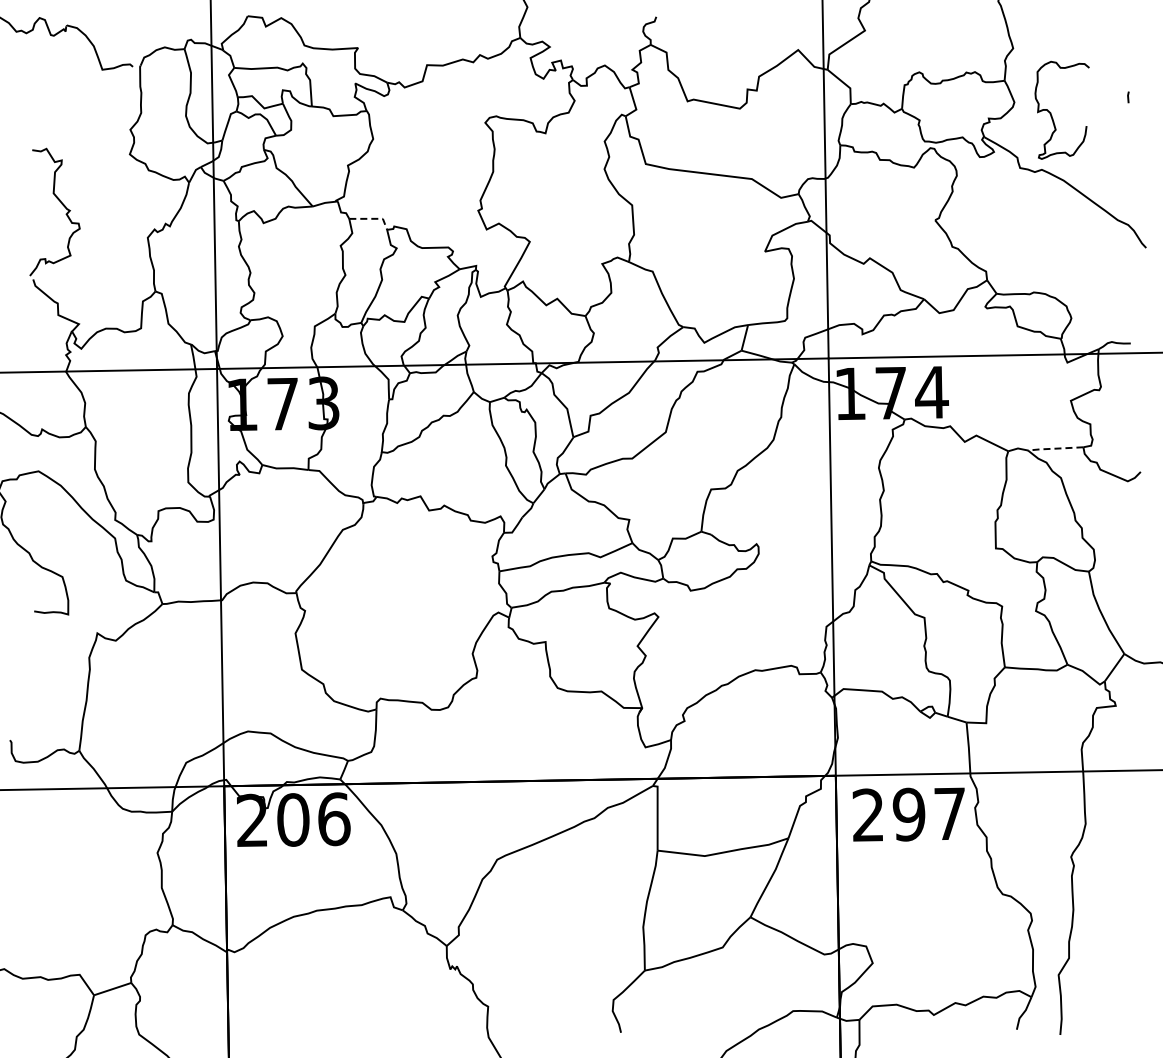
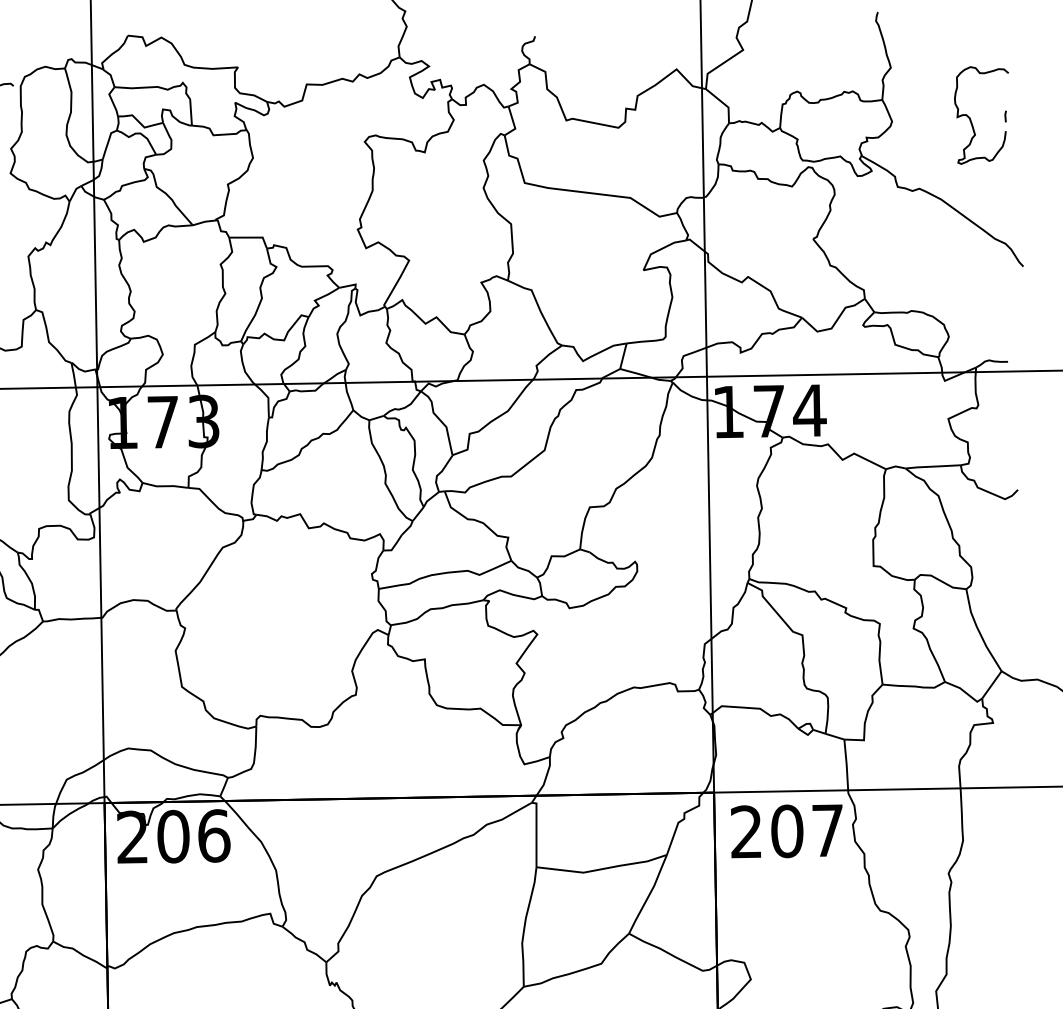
curve: (1051, 112) -> (970, 117), moved
line: (373, 218) -> (253, 237), dashed -> solid
line: (1055, 448) -> (933, 466), dashed -> solid
text: (908, 814) -> (786, 831), 297 -> 207

